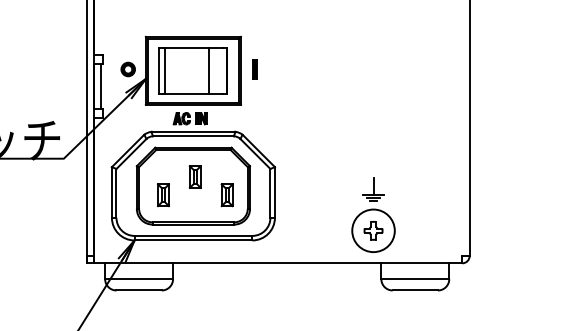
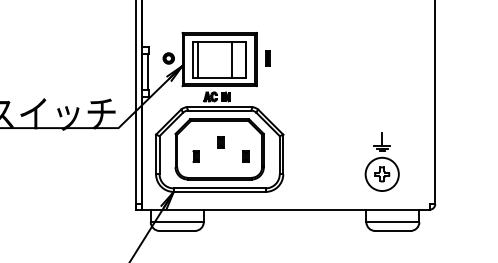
part: (194, 177) -> (220, 142), size x0.62
part: (162, 195) -> (195, 156), size x0.62
part: (226, 195) -> (245, 156), size x0.62
part: (372, 214) -> (381, 161), moved

